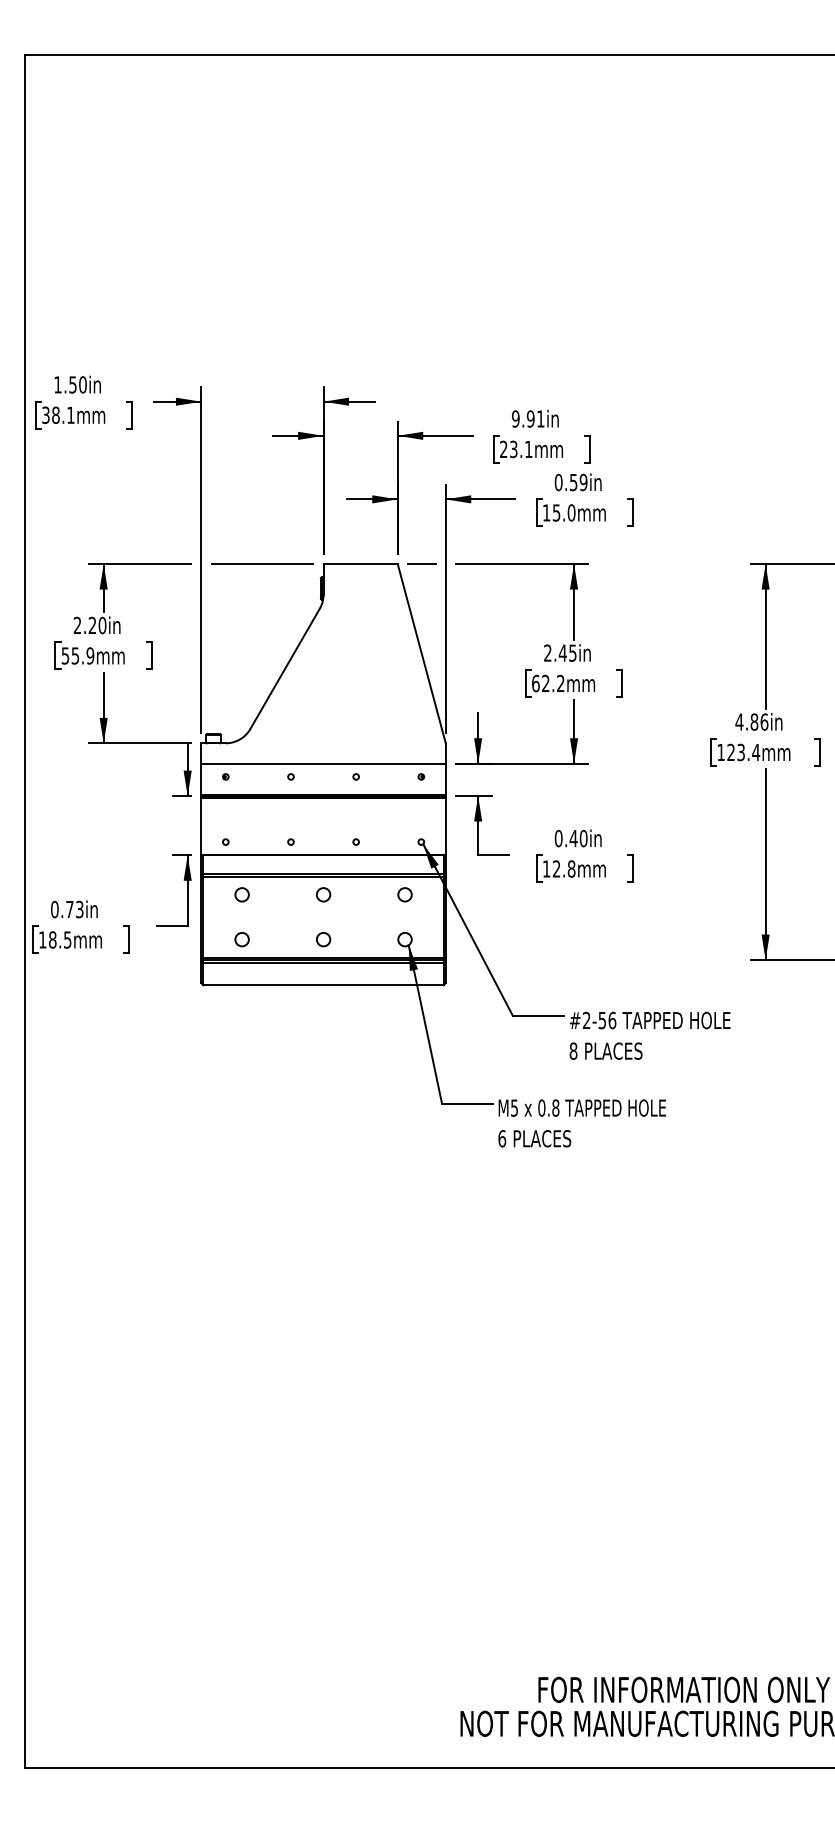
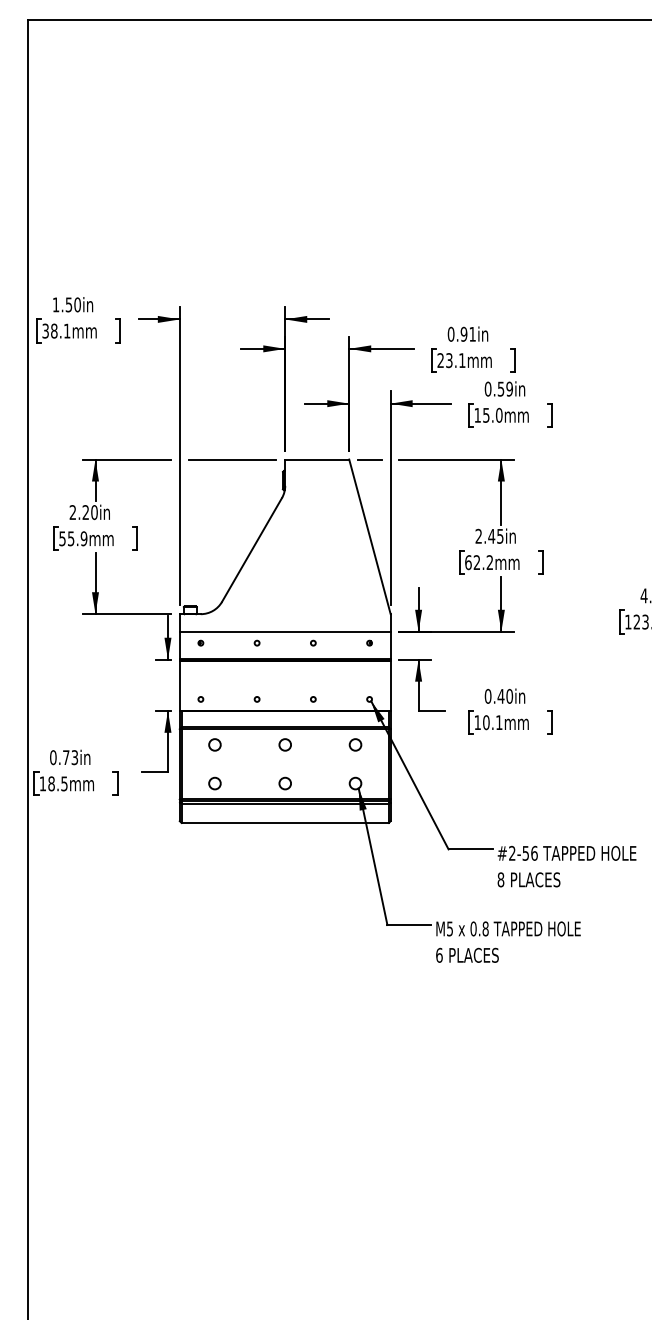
text: (515, 418) -> (450, 333), 9.91in -> 0.91in
text: (563, 868) -> (492, 722), 12.8mm -> 10.1mm

